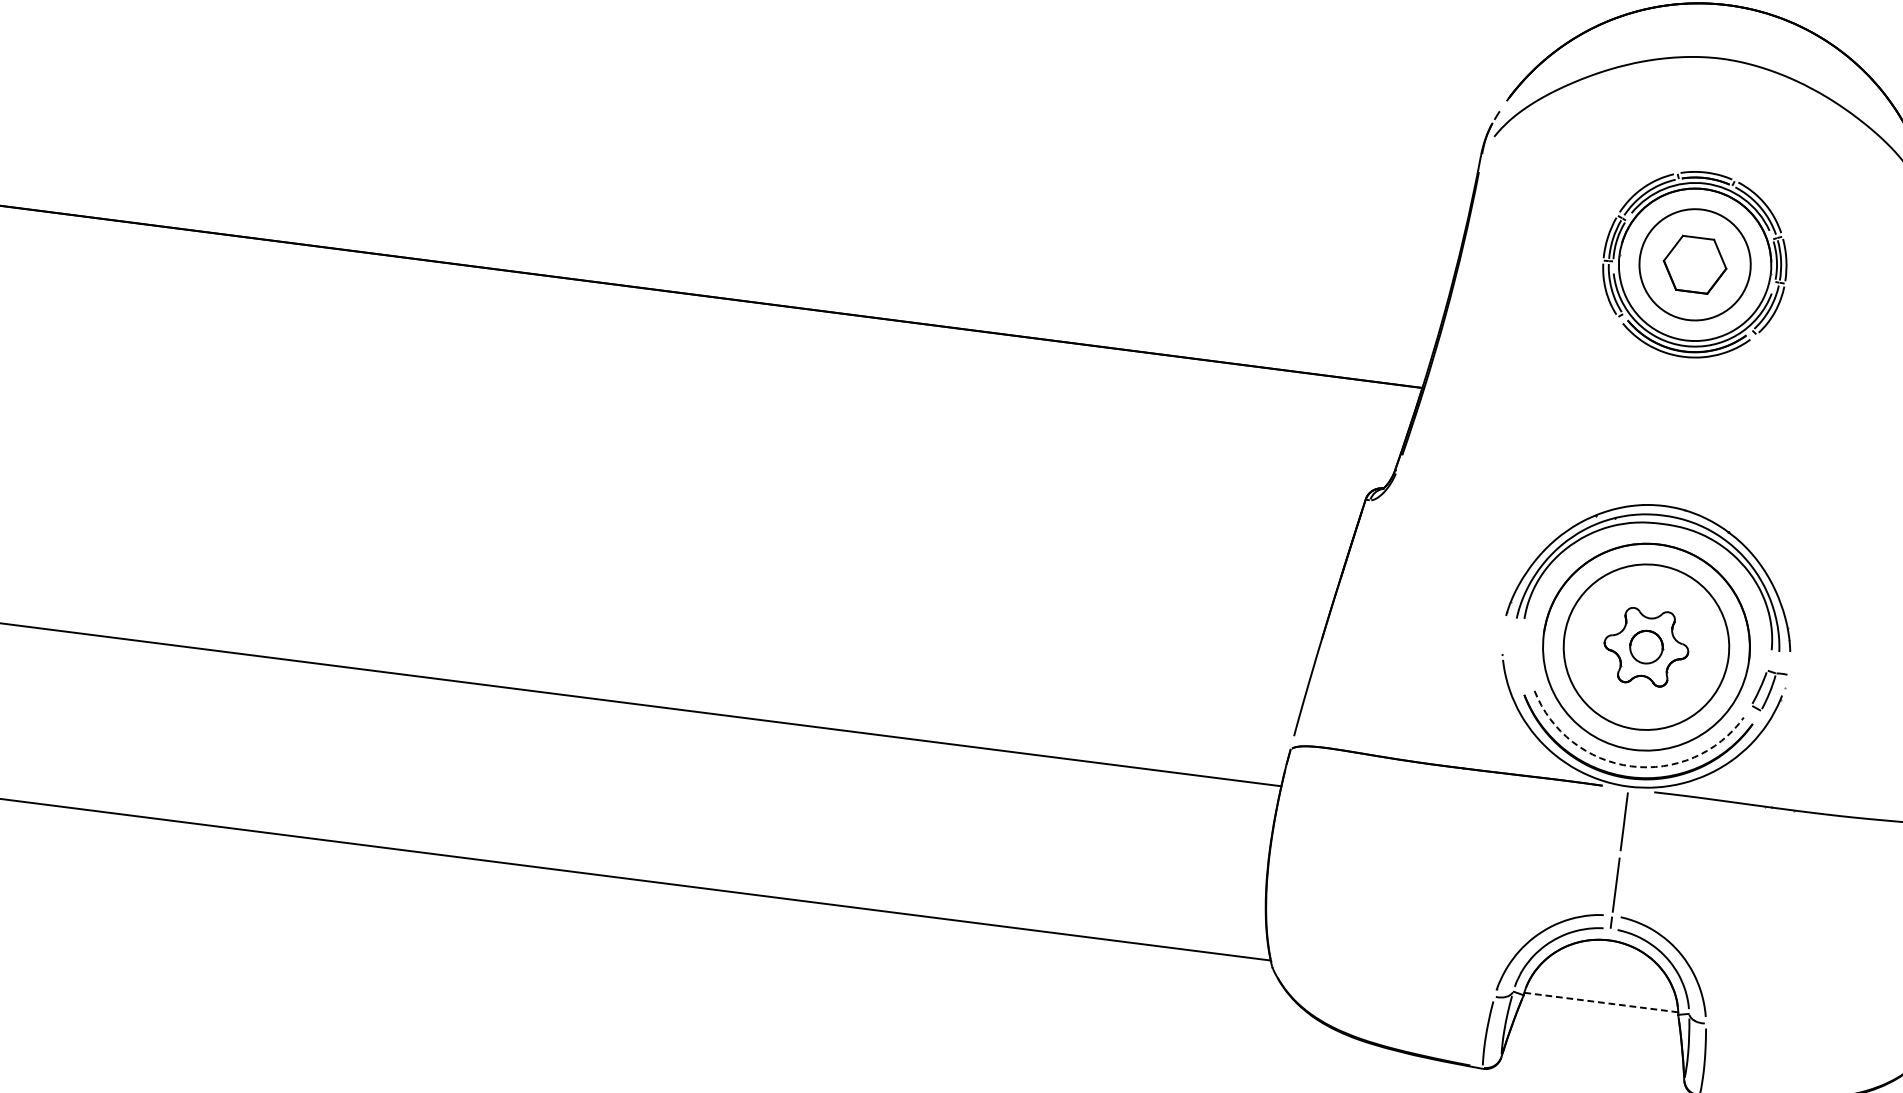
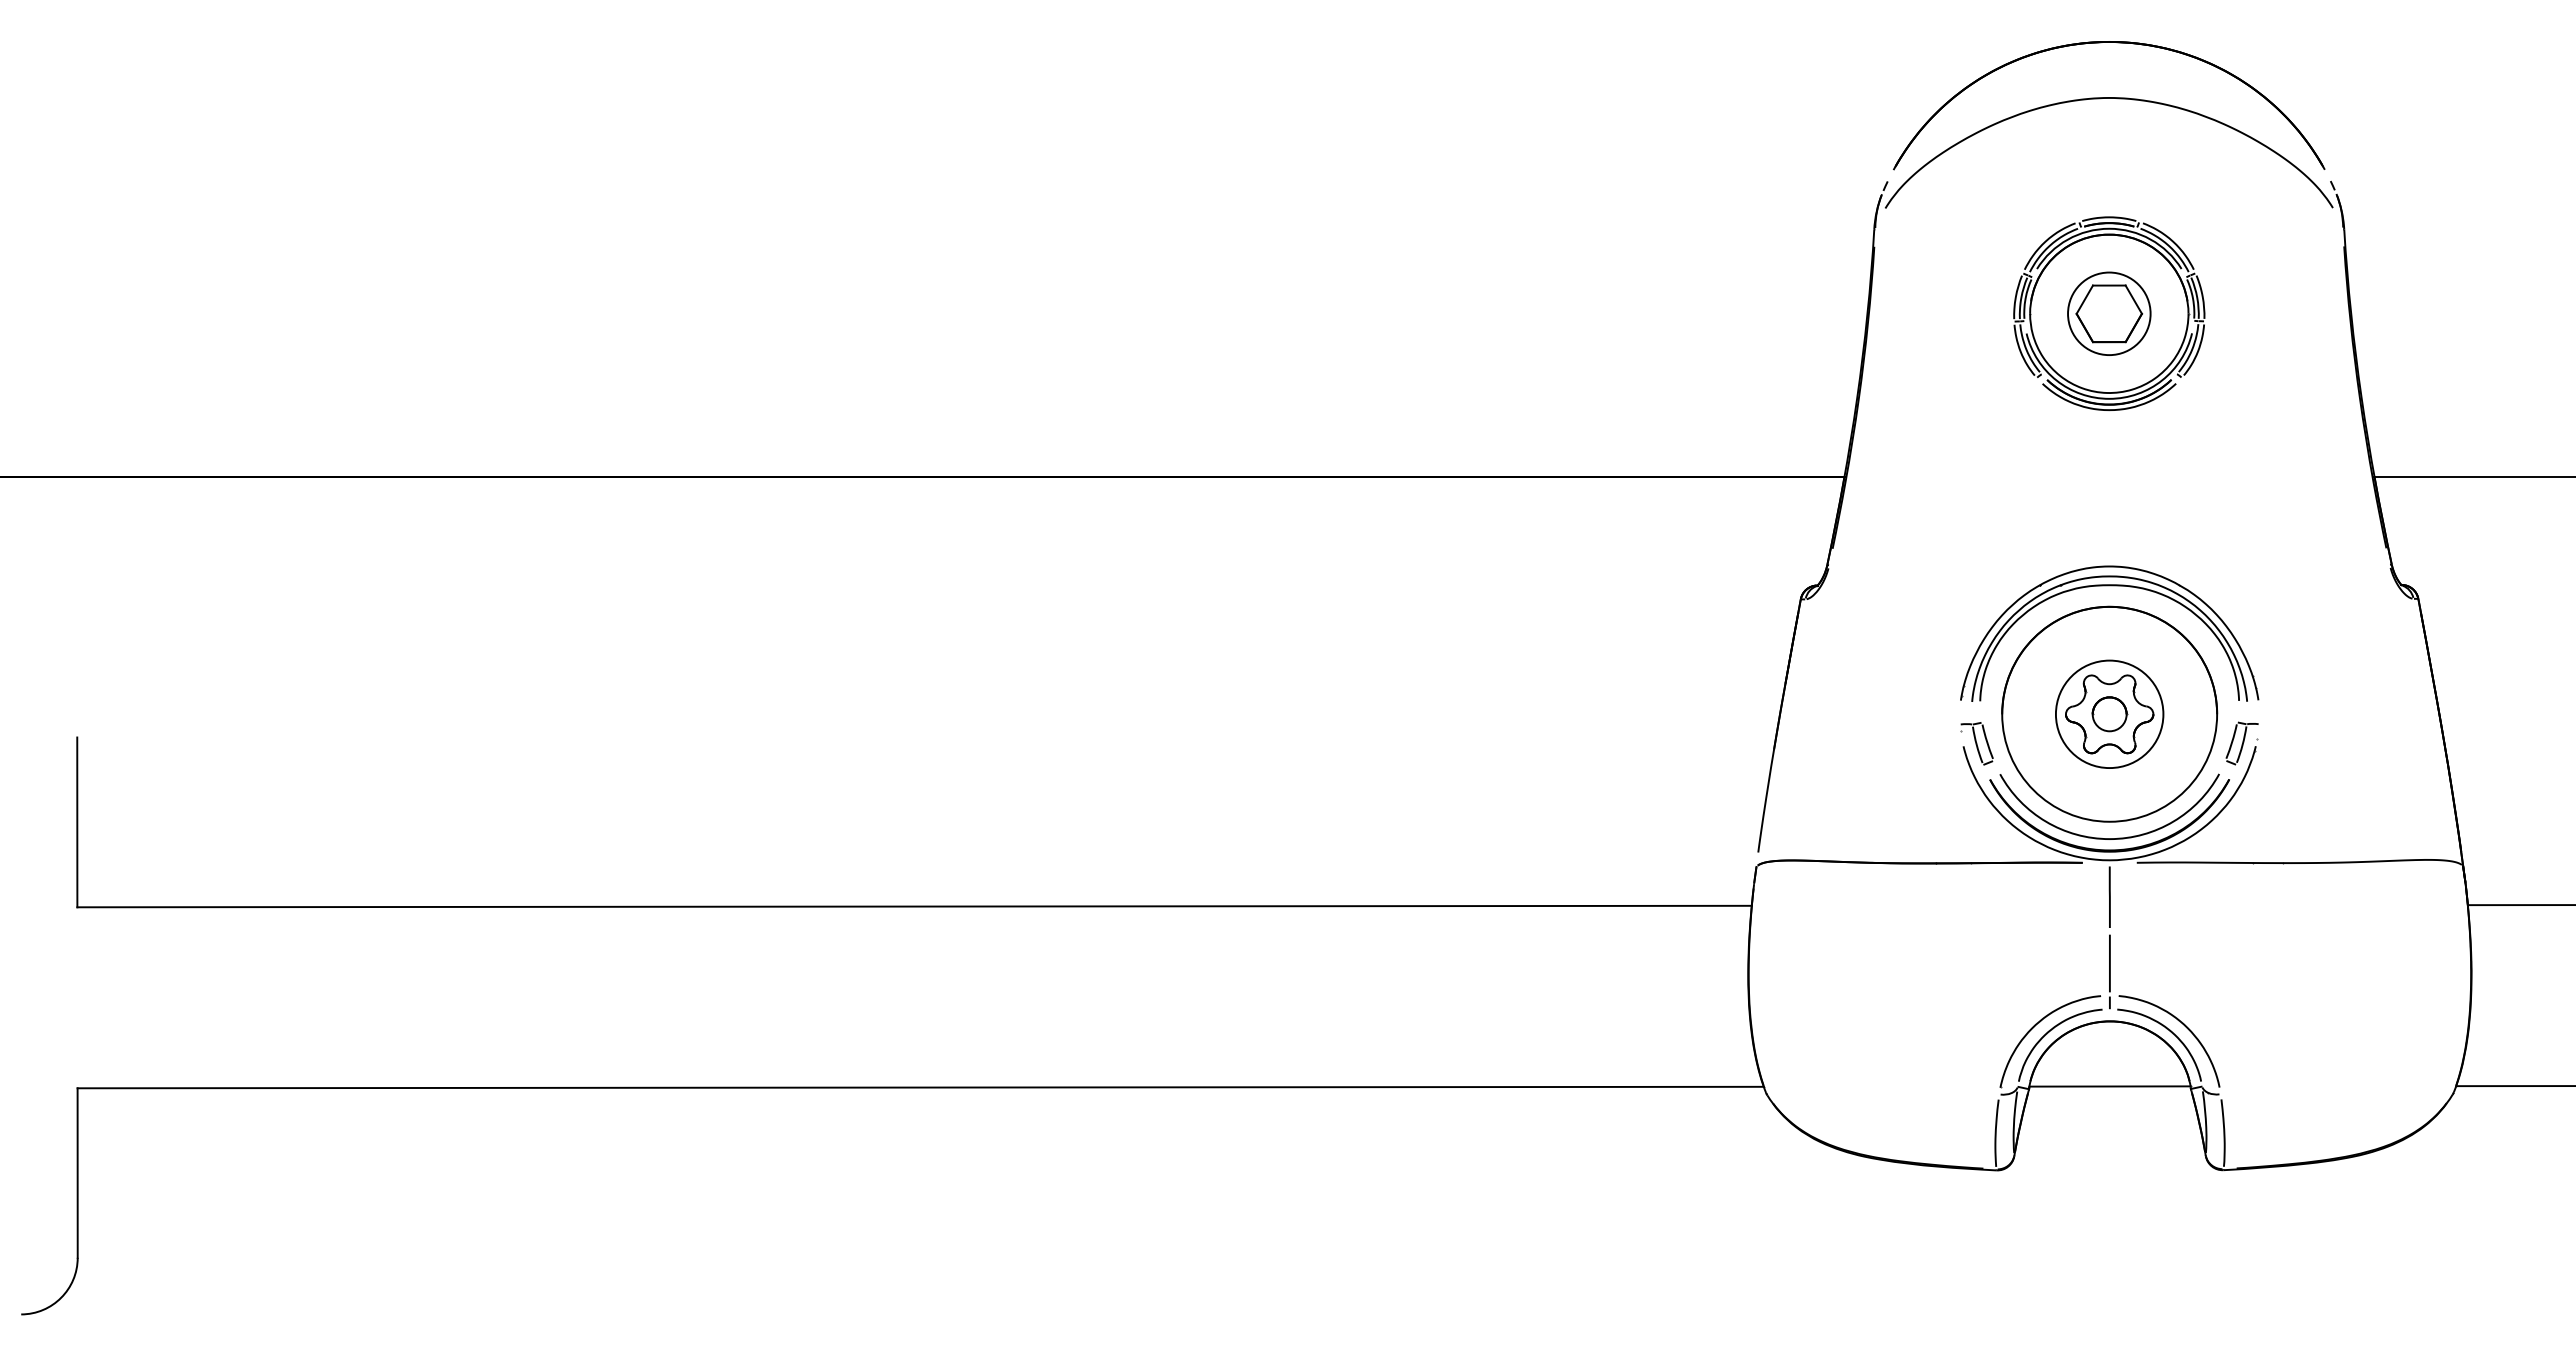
circle: (1695, 264) -> (2109, 313), size x0.71
circle: (1646, 647) -> (2109, 714), size x0.62
part: (1515, 658) -> (1976, 743), added
arc: (1631, 766) -> (2109, 839), dashed -> solid
line: (1601, 1002) -> (2110, 1086), dashed -> solid

